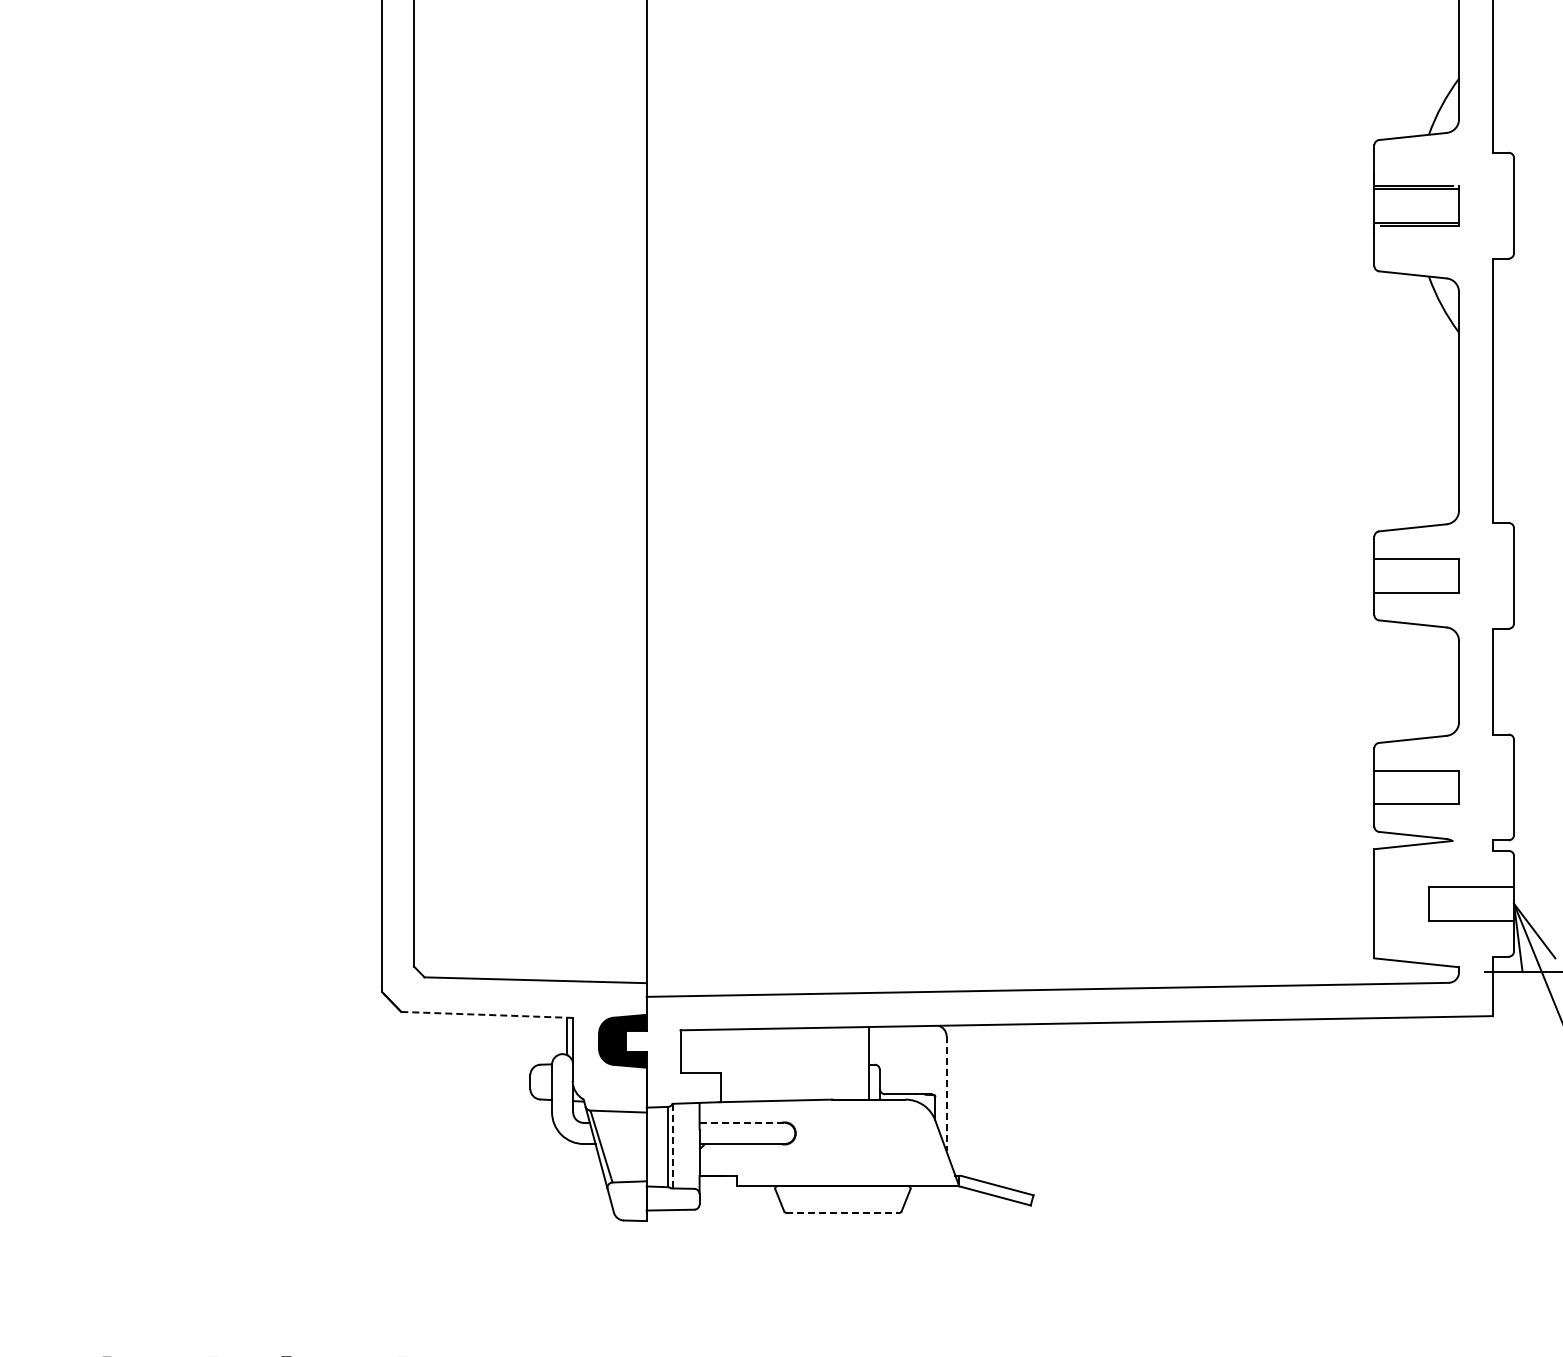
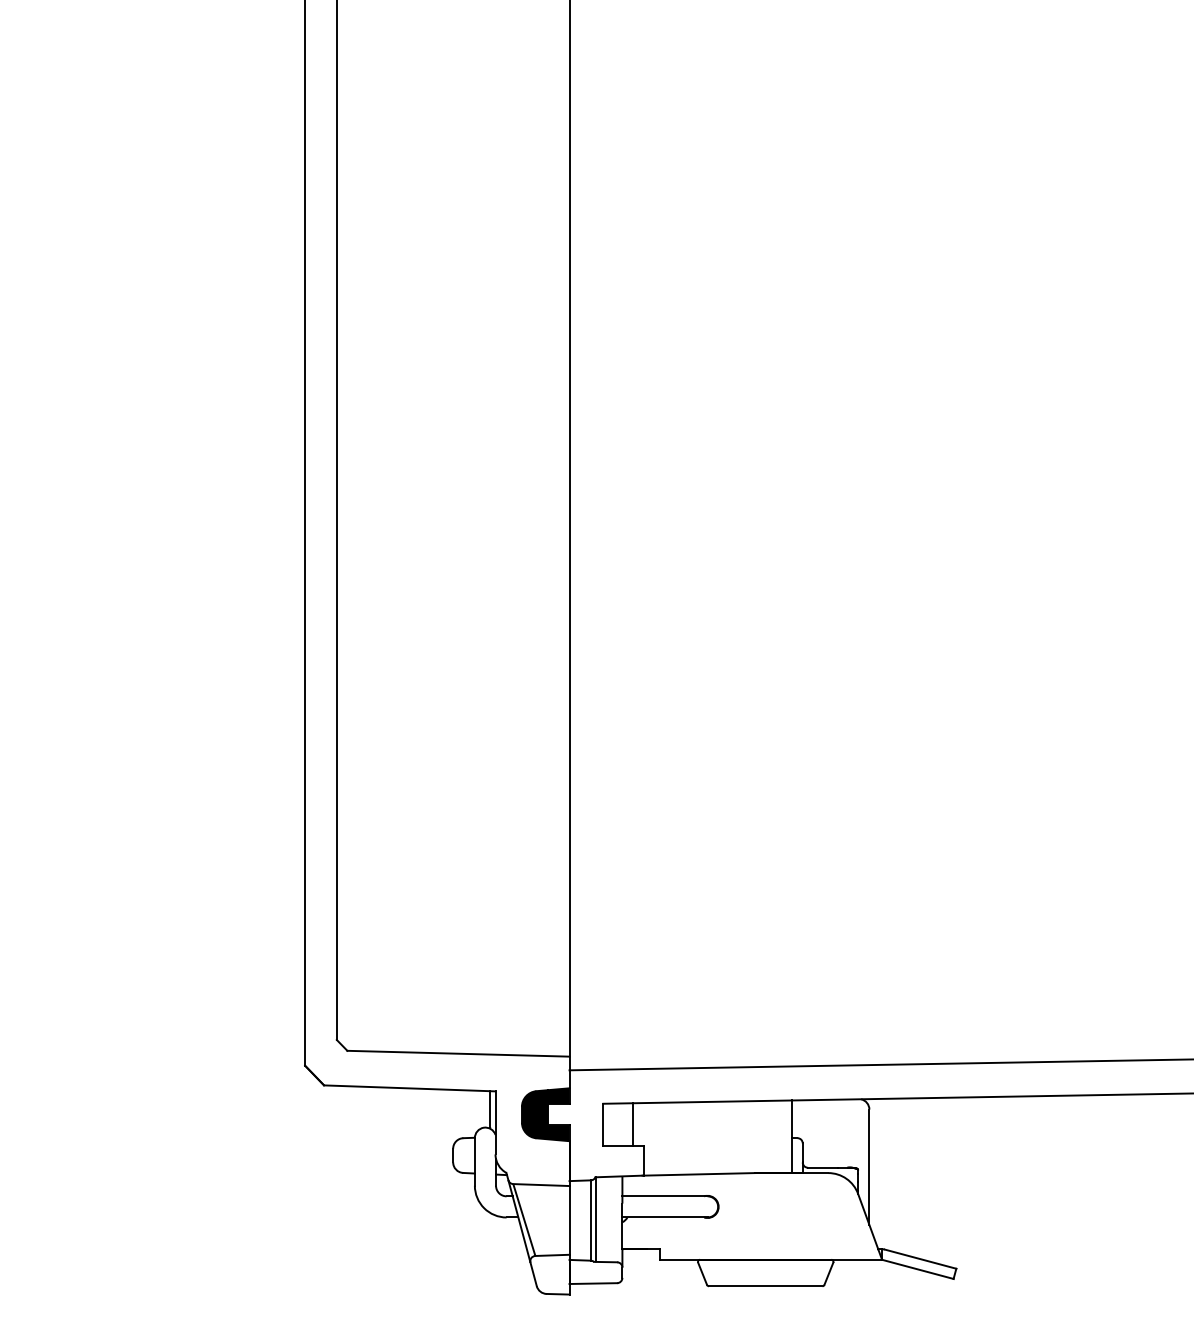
line: (487, 1014) -> (410, 1087), dashed -> solid
line: (710, 1050) -> (633, 1123), added
line: (946, 1093) -> (869, 1166), dashed -> solid
line: (742, 1122) -> (665, 1195), dashed -> solid
line: (673, 1145) -> (596, 1218), dashed -> solid
line: (842, 1212) -> (765, 1285), dashed -> solid

